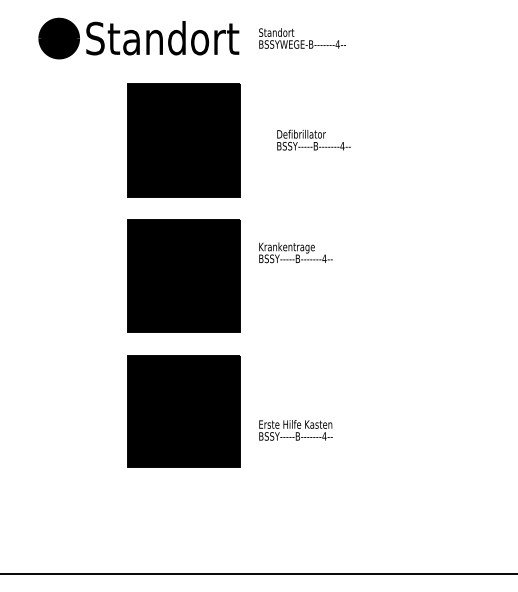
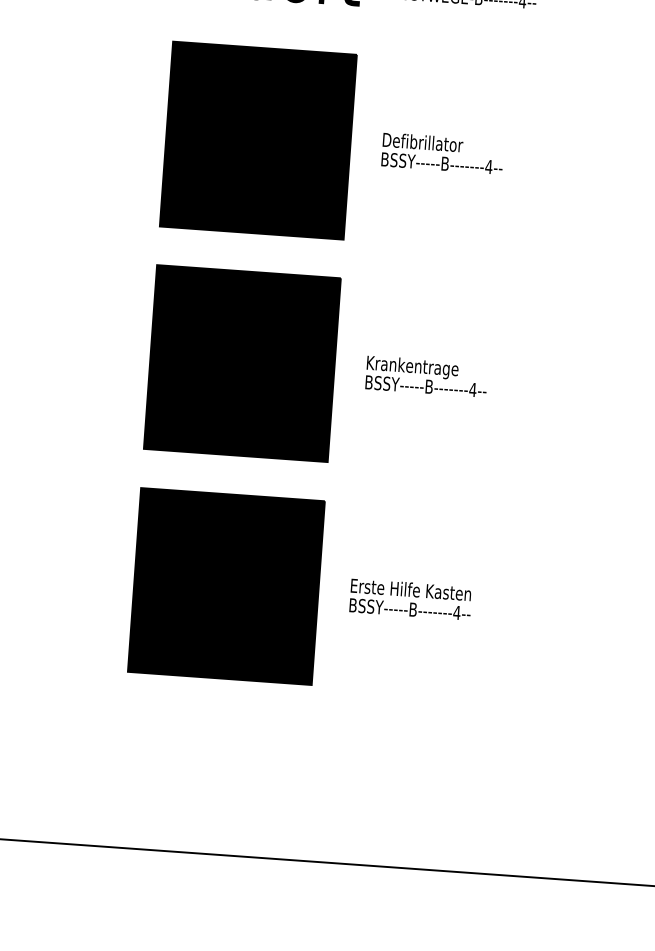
text: (313, 139) -> (442, 152), moved
text: (295, 252) -> (426, 376), moved
text: (295, 430) -> (409, 599), moved

